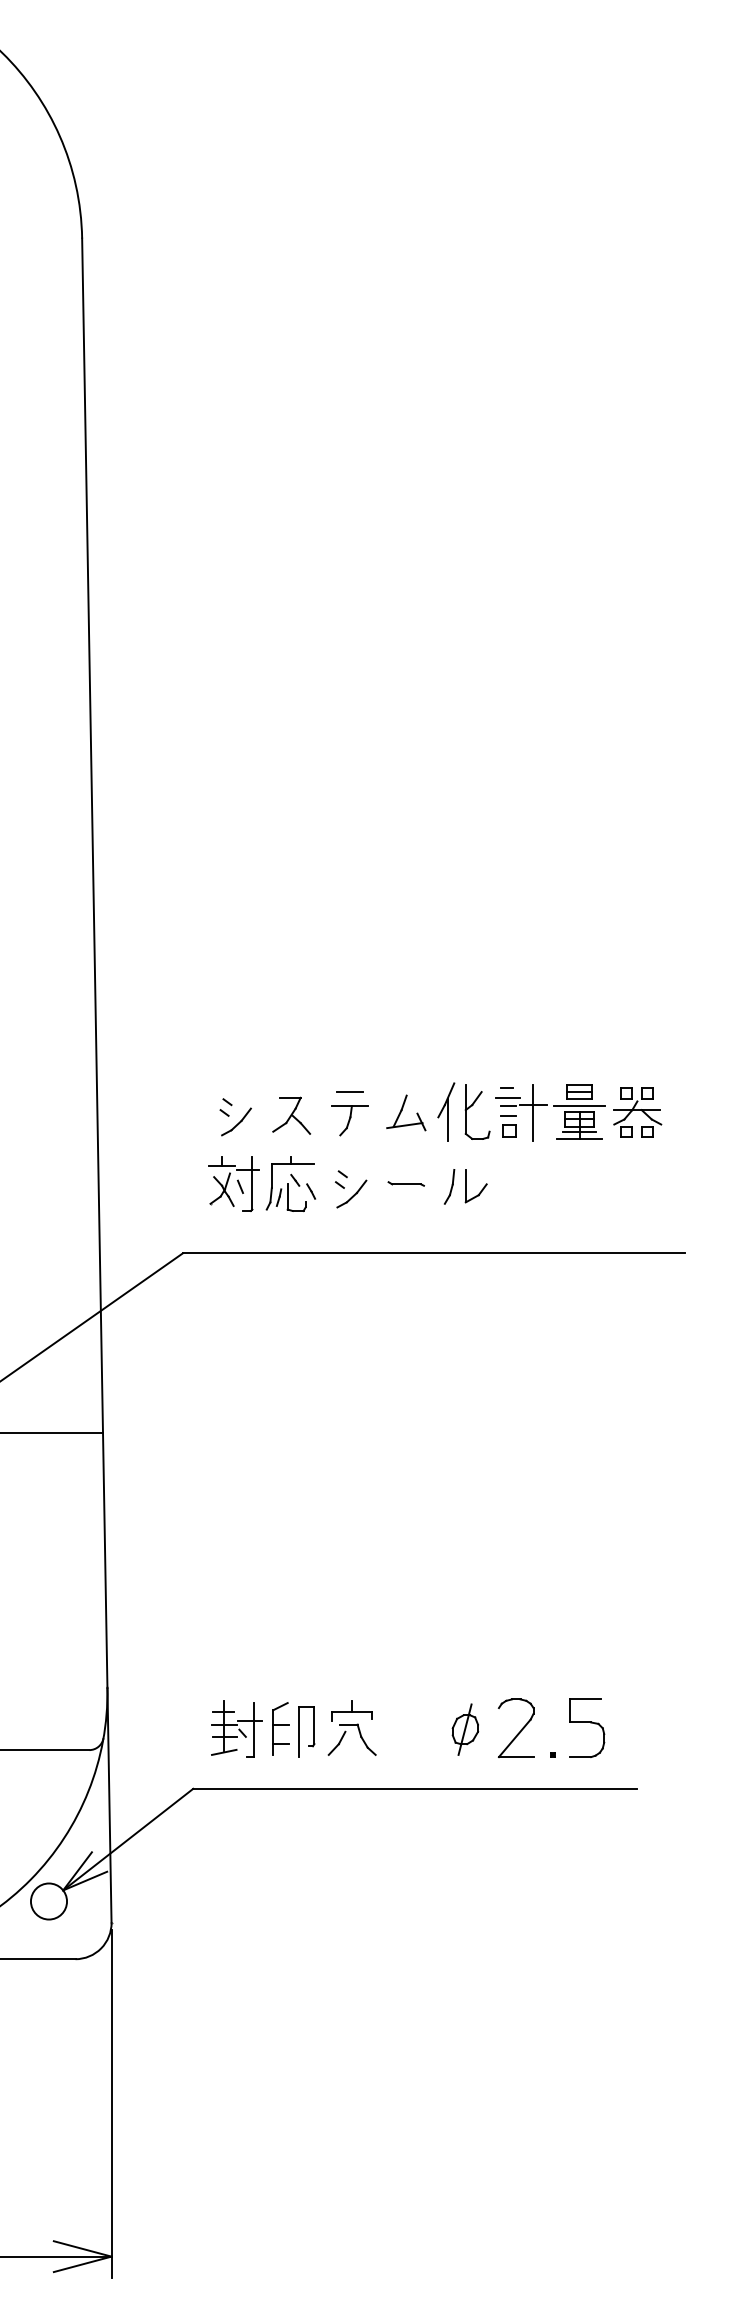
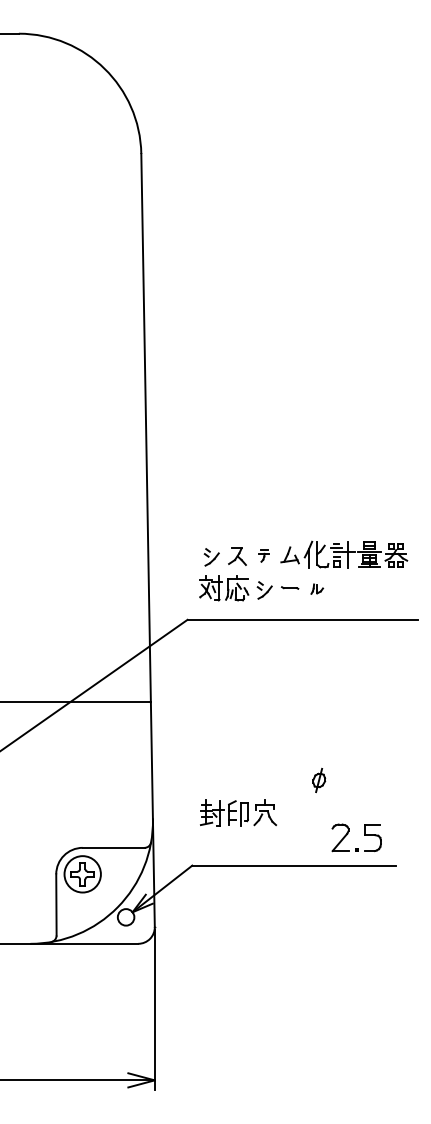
part: (348, 1113) -> (263, 555), size x0.6
part: (463, 1185) -> (316, 588), size x0.6
part: (293, 1727) -> (238, 812), moved
part: (465, 1727) -> (319, 779), moved

